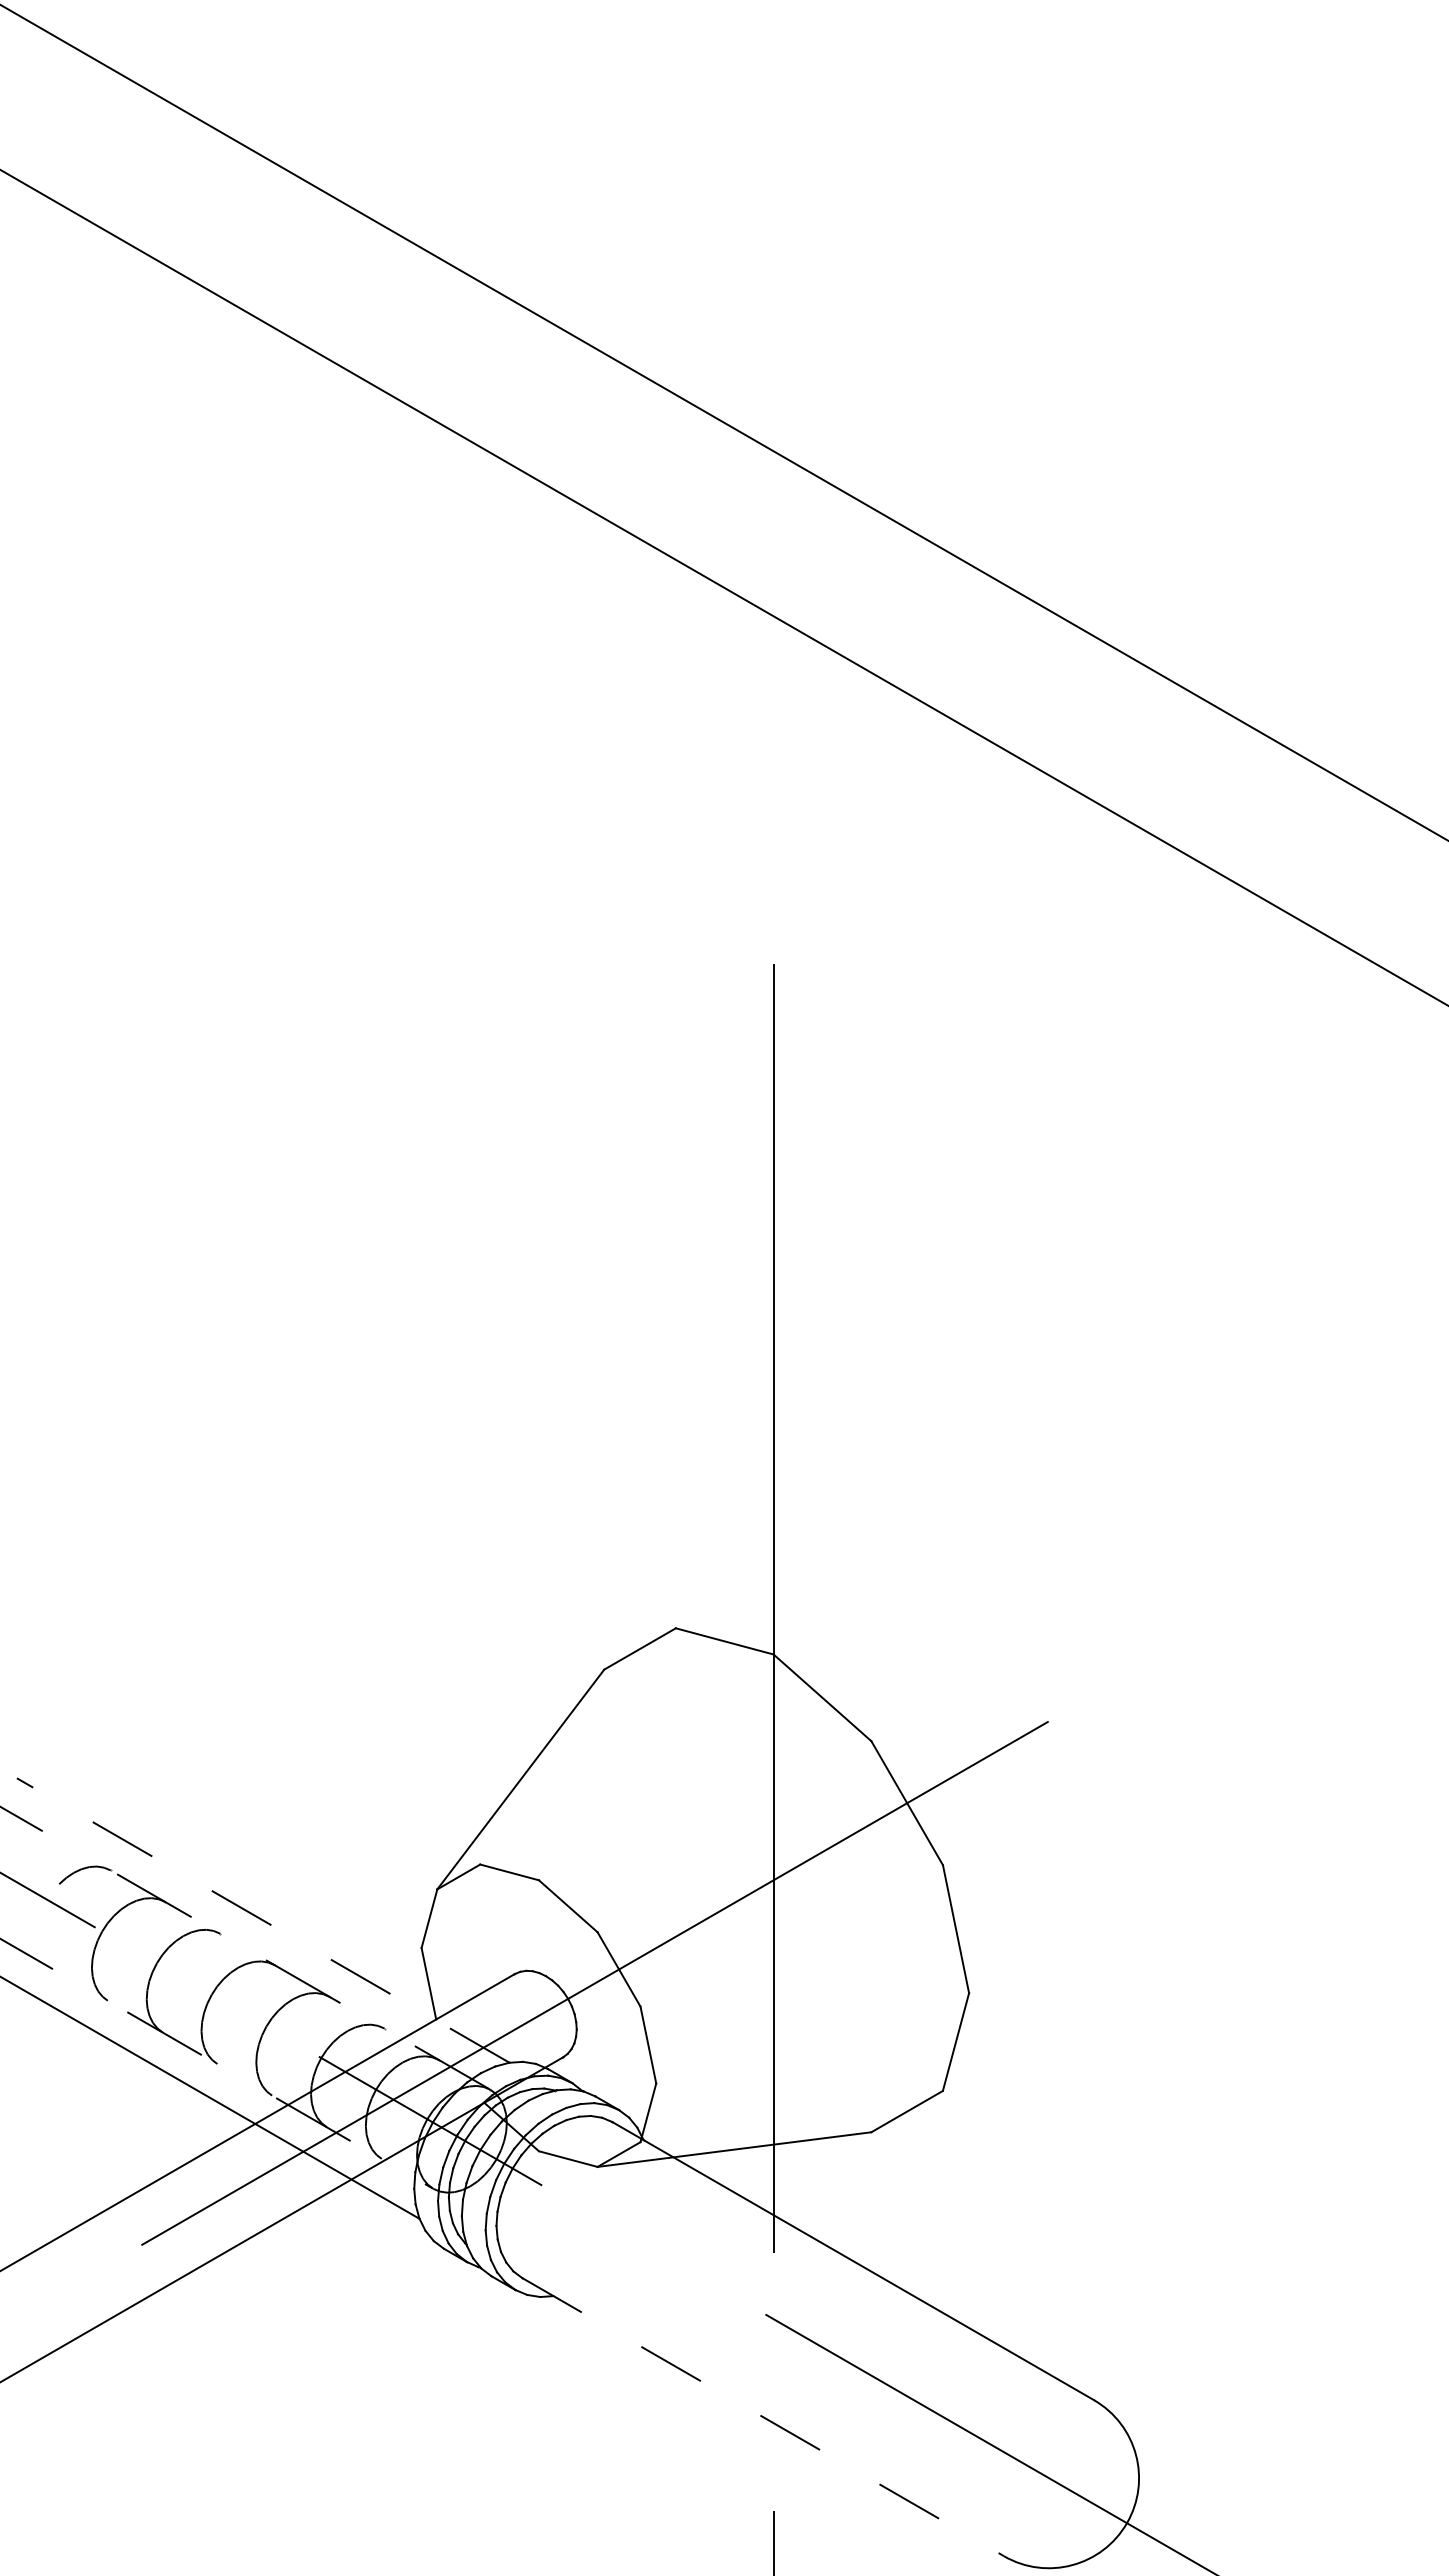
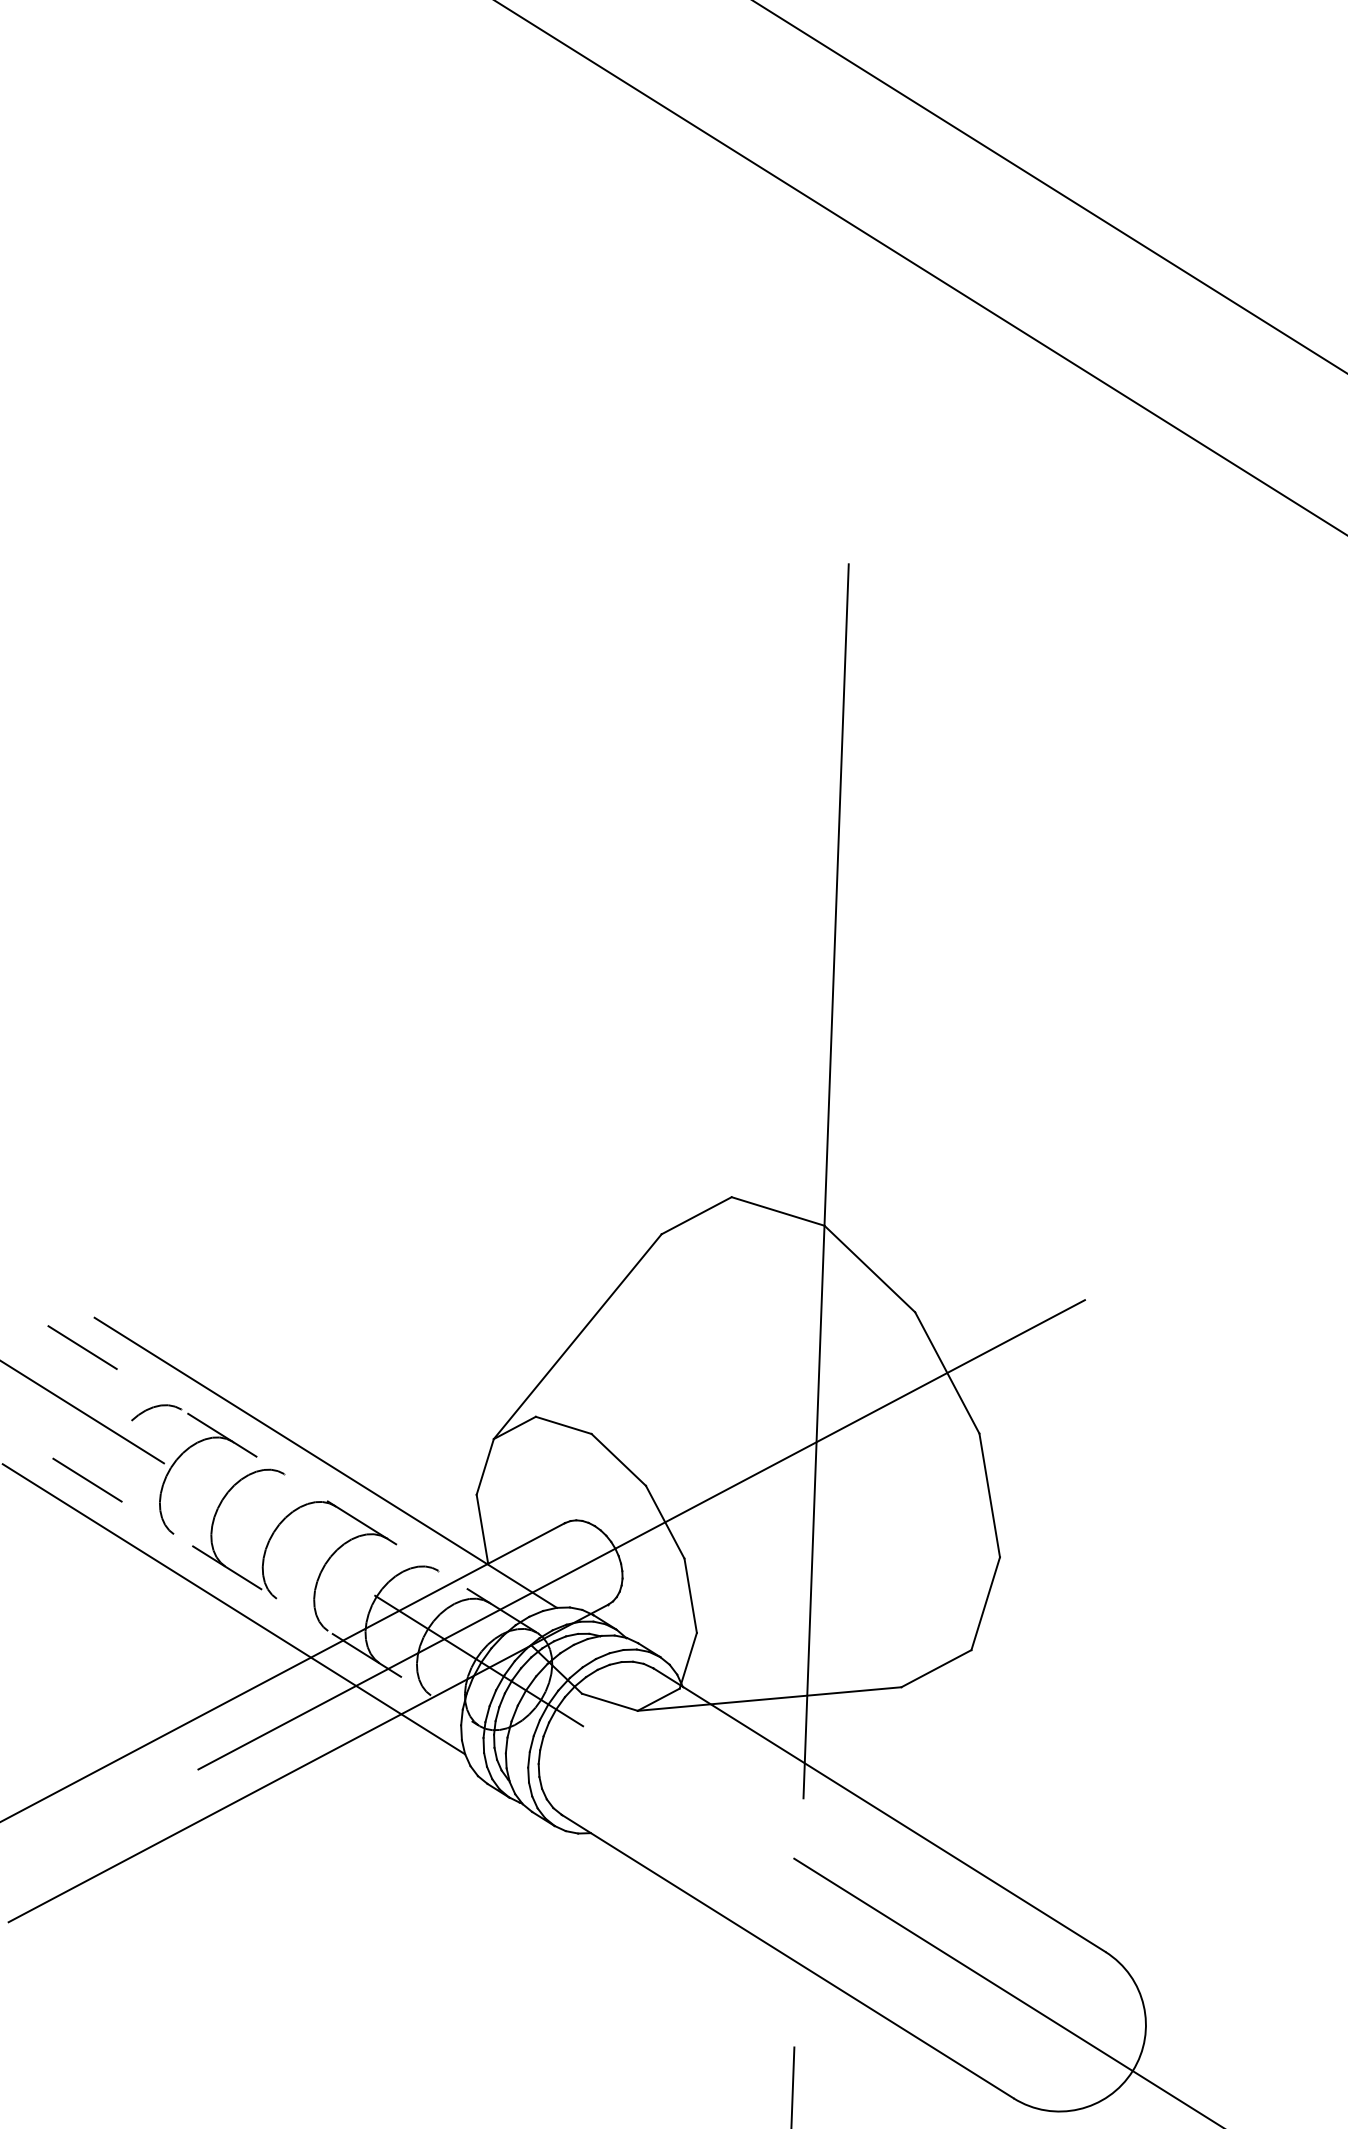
line: (262, 1920) -> (325, 1462), dashed -> solid
line: (763, 2417) -> (787, 1956), dashed -> solid

